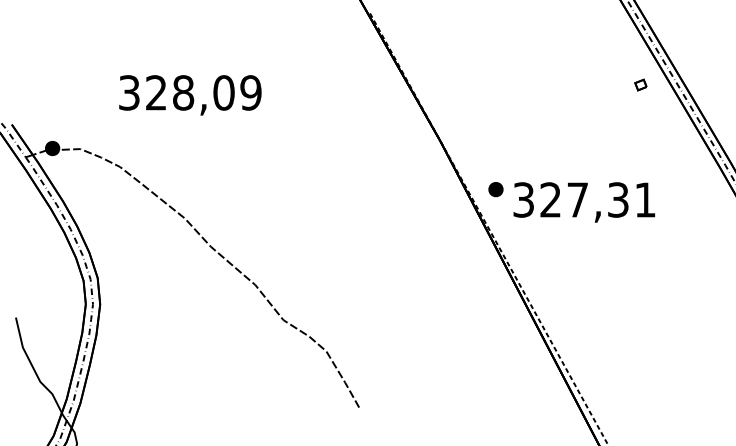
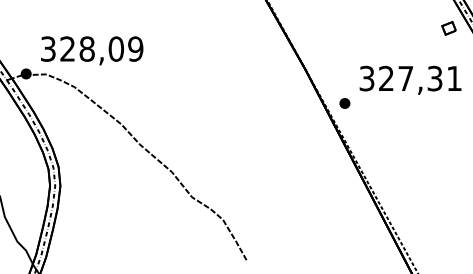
part: (640, 84) -> (448, 27), size x1.67
text: (190, 95) -> (92, 50), moved
text: (584, 202) -> (410, 80), moved

